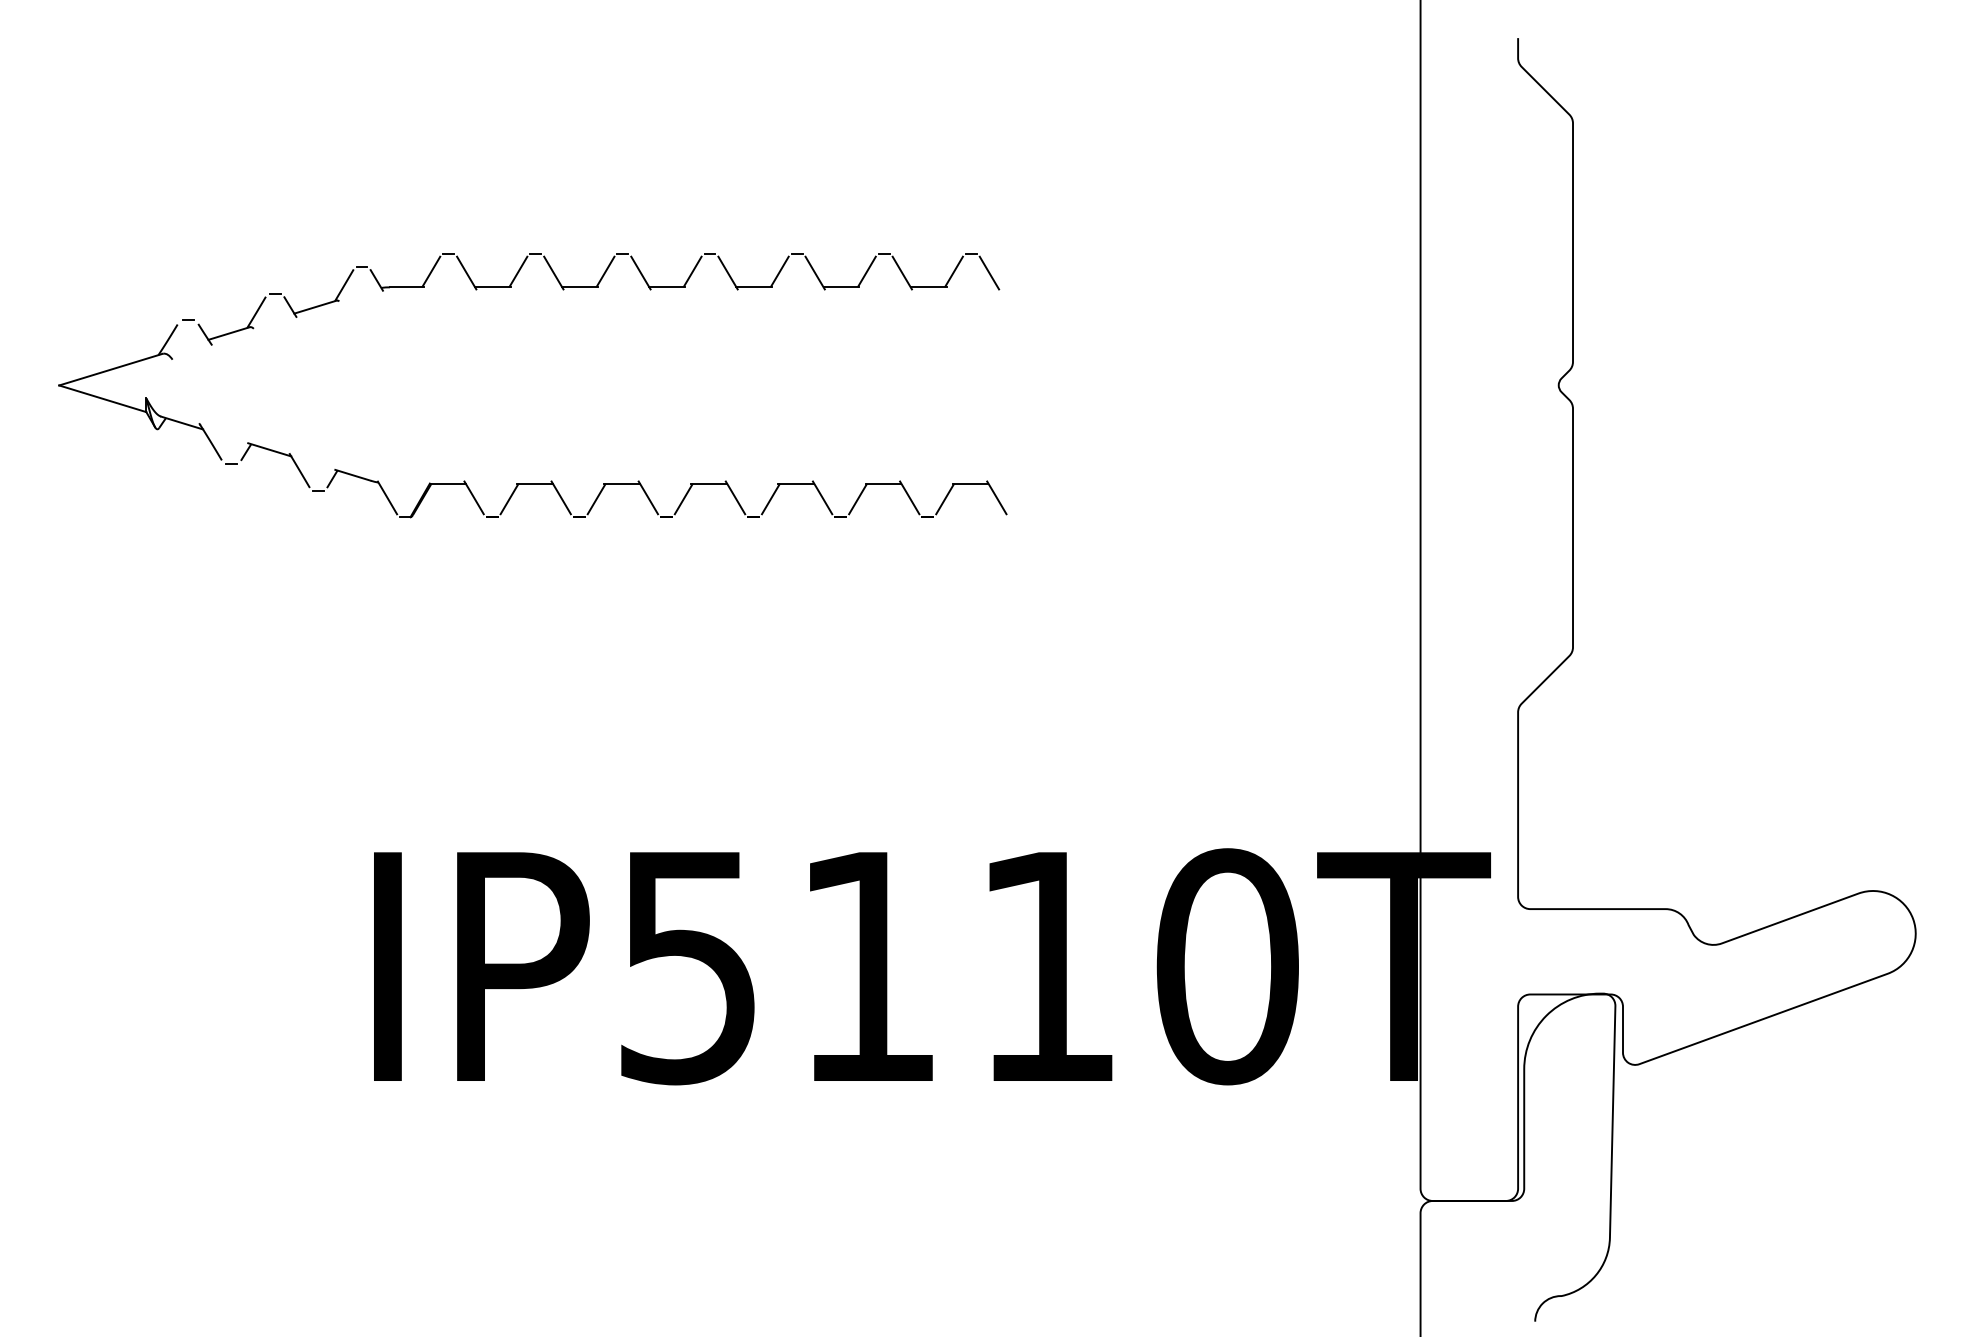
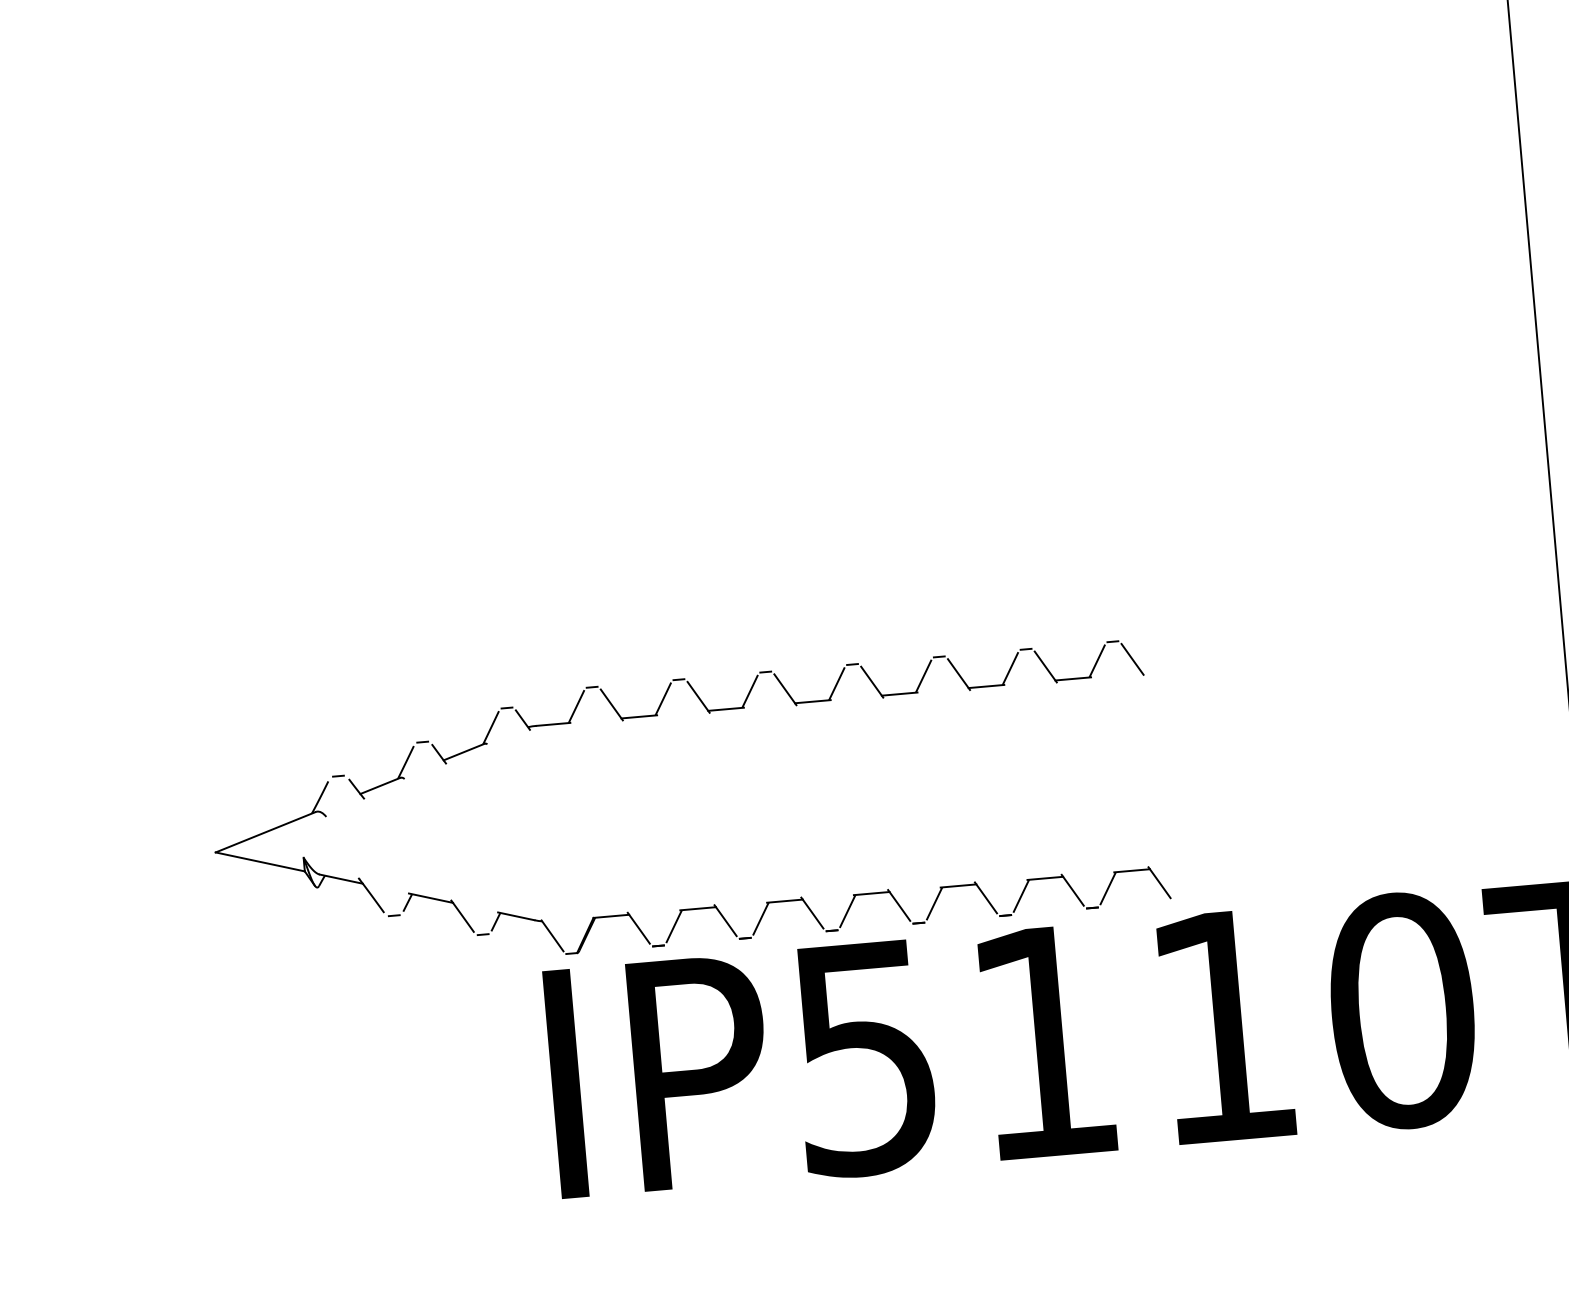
part: (551, 480) -> (714, 904), moved

